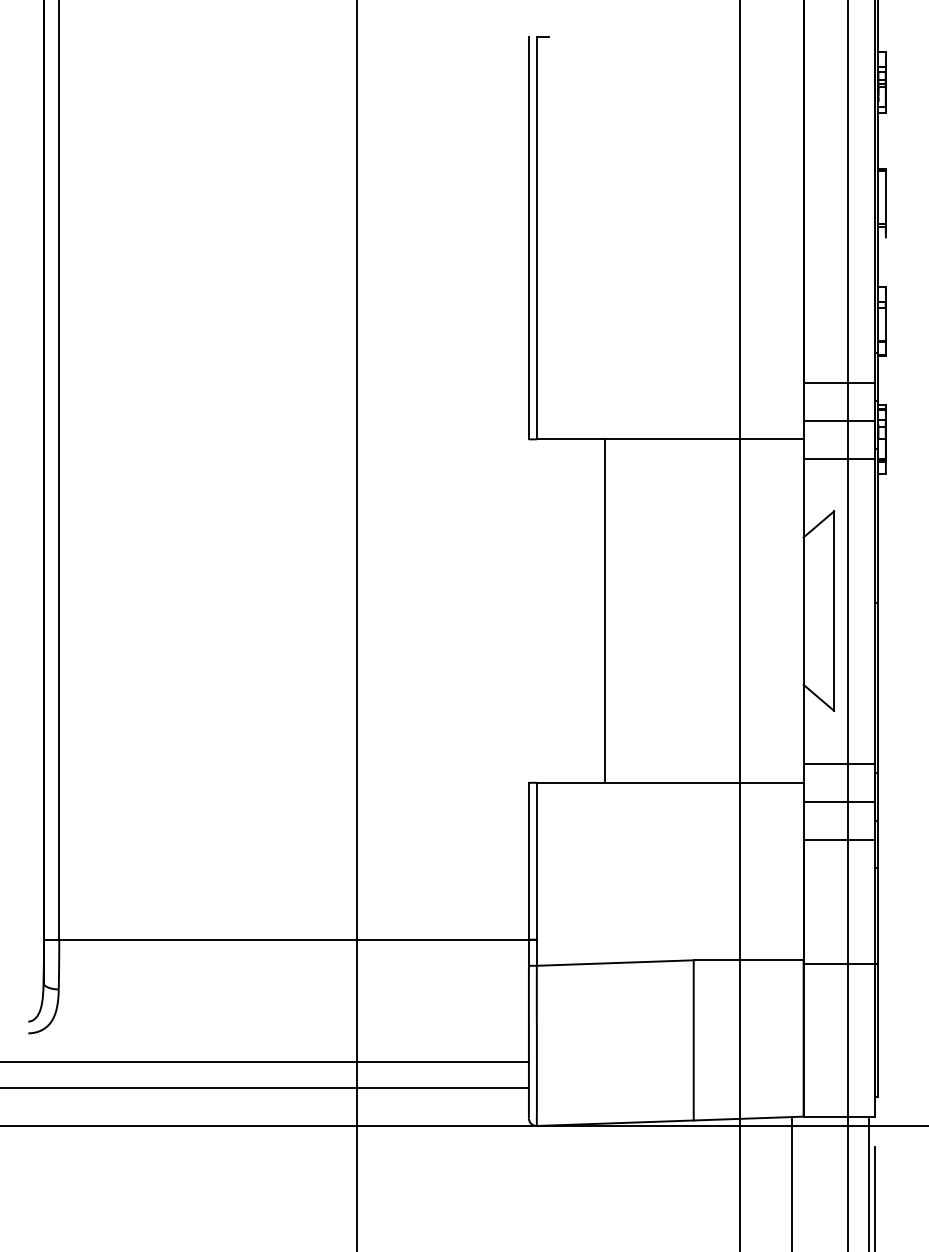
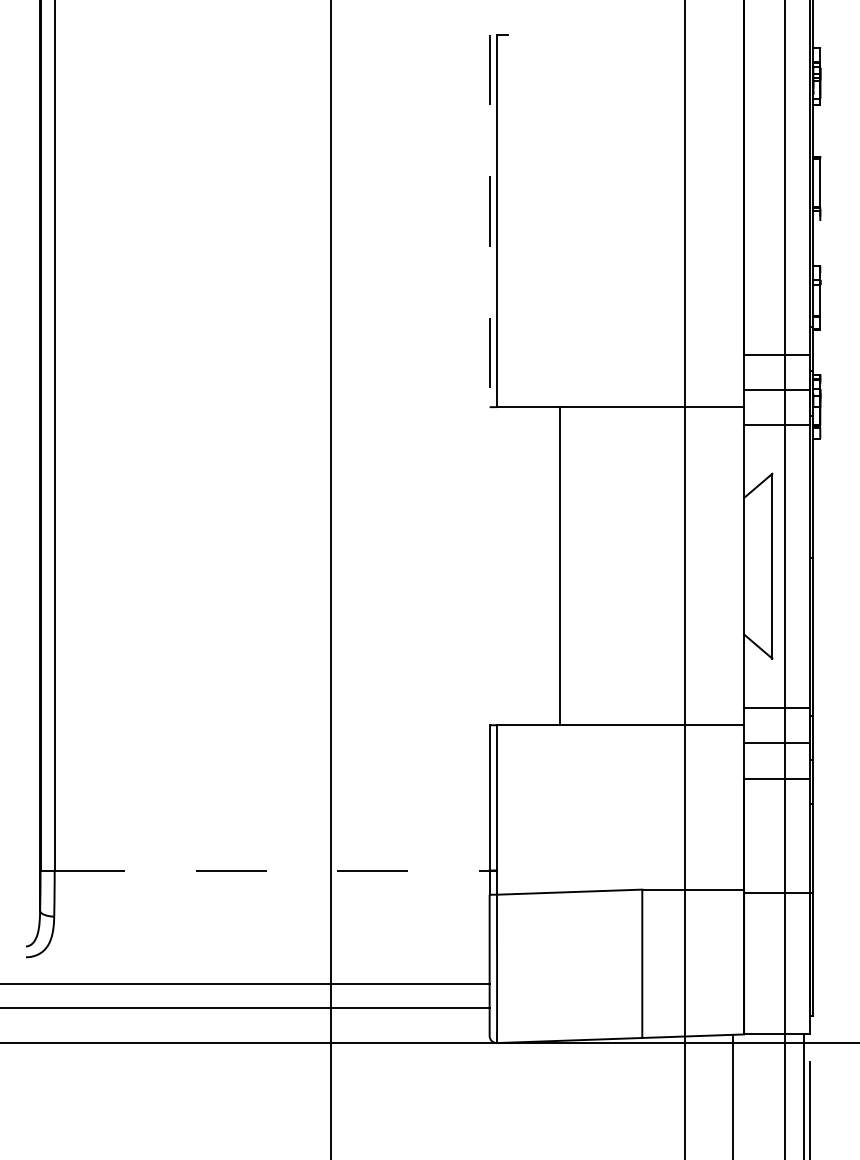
line: (528, 238) -> (489, 221), solid -> dashed
line: (298, 939) -> (276, 870), solid -> dashed

